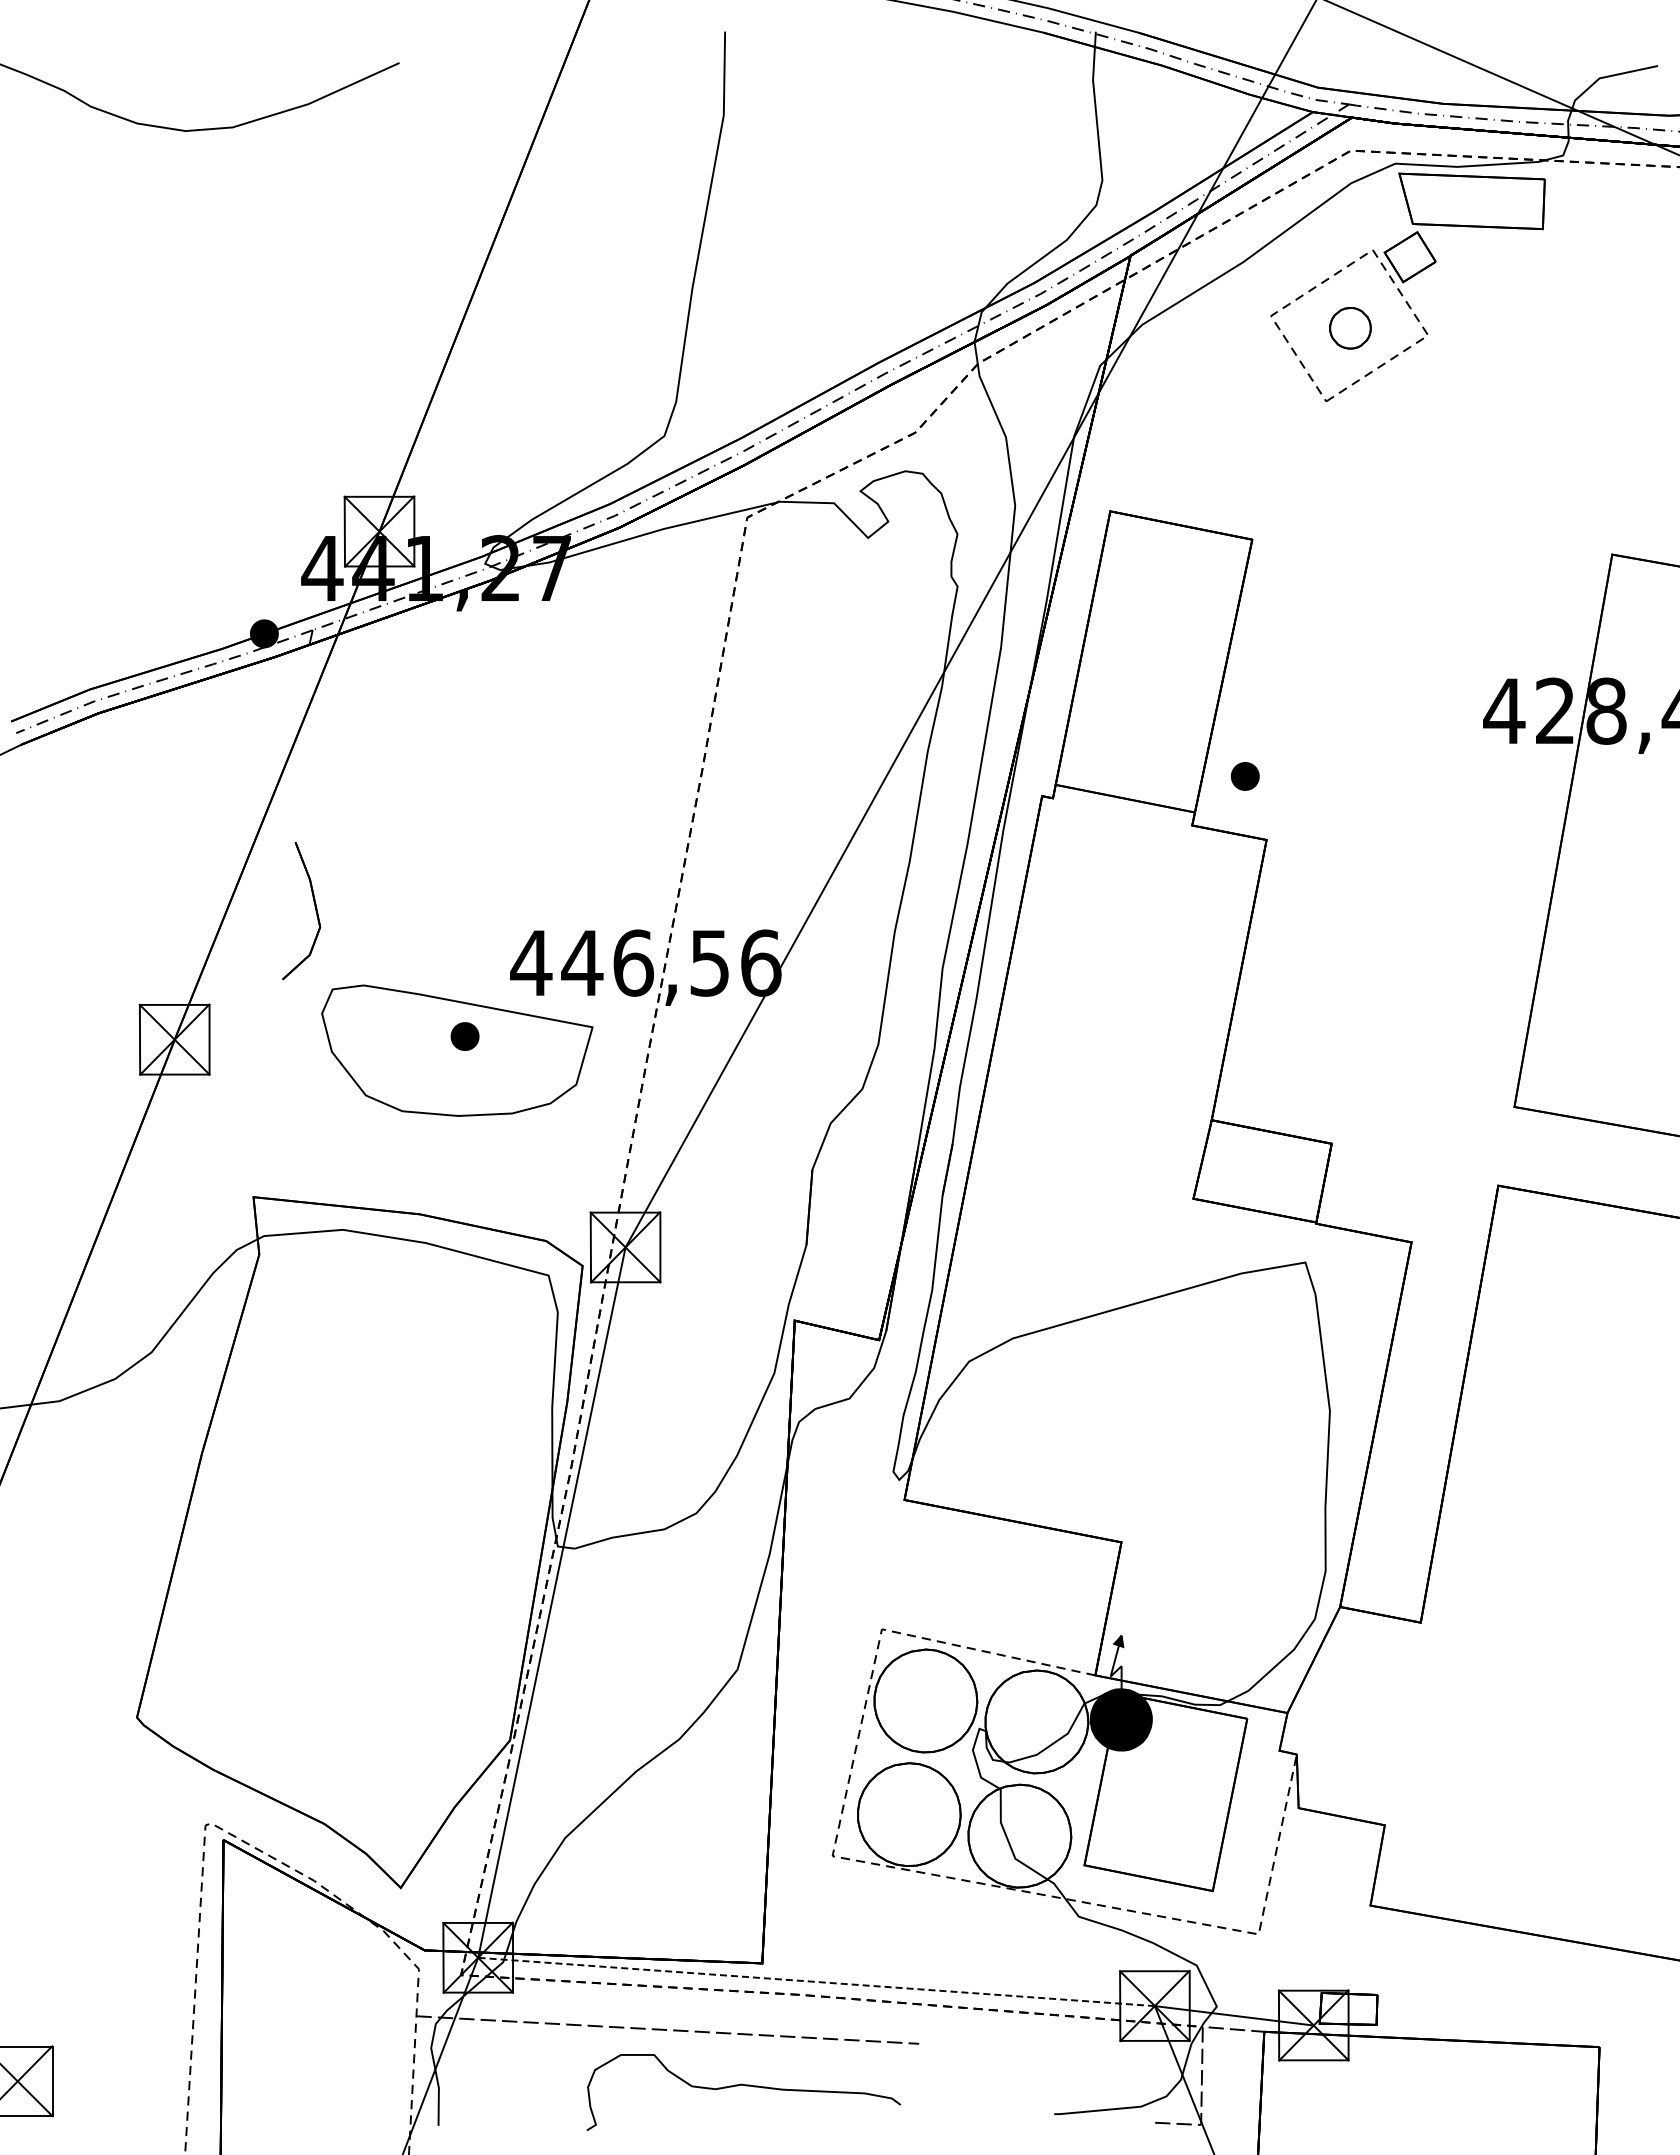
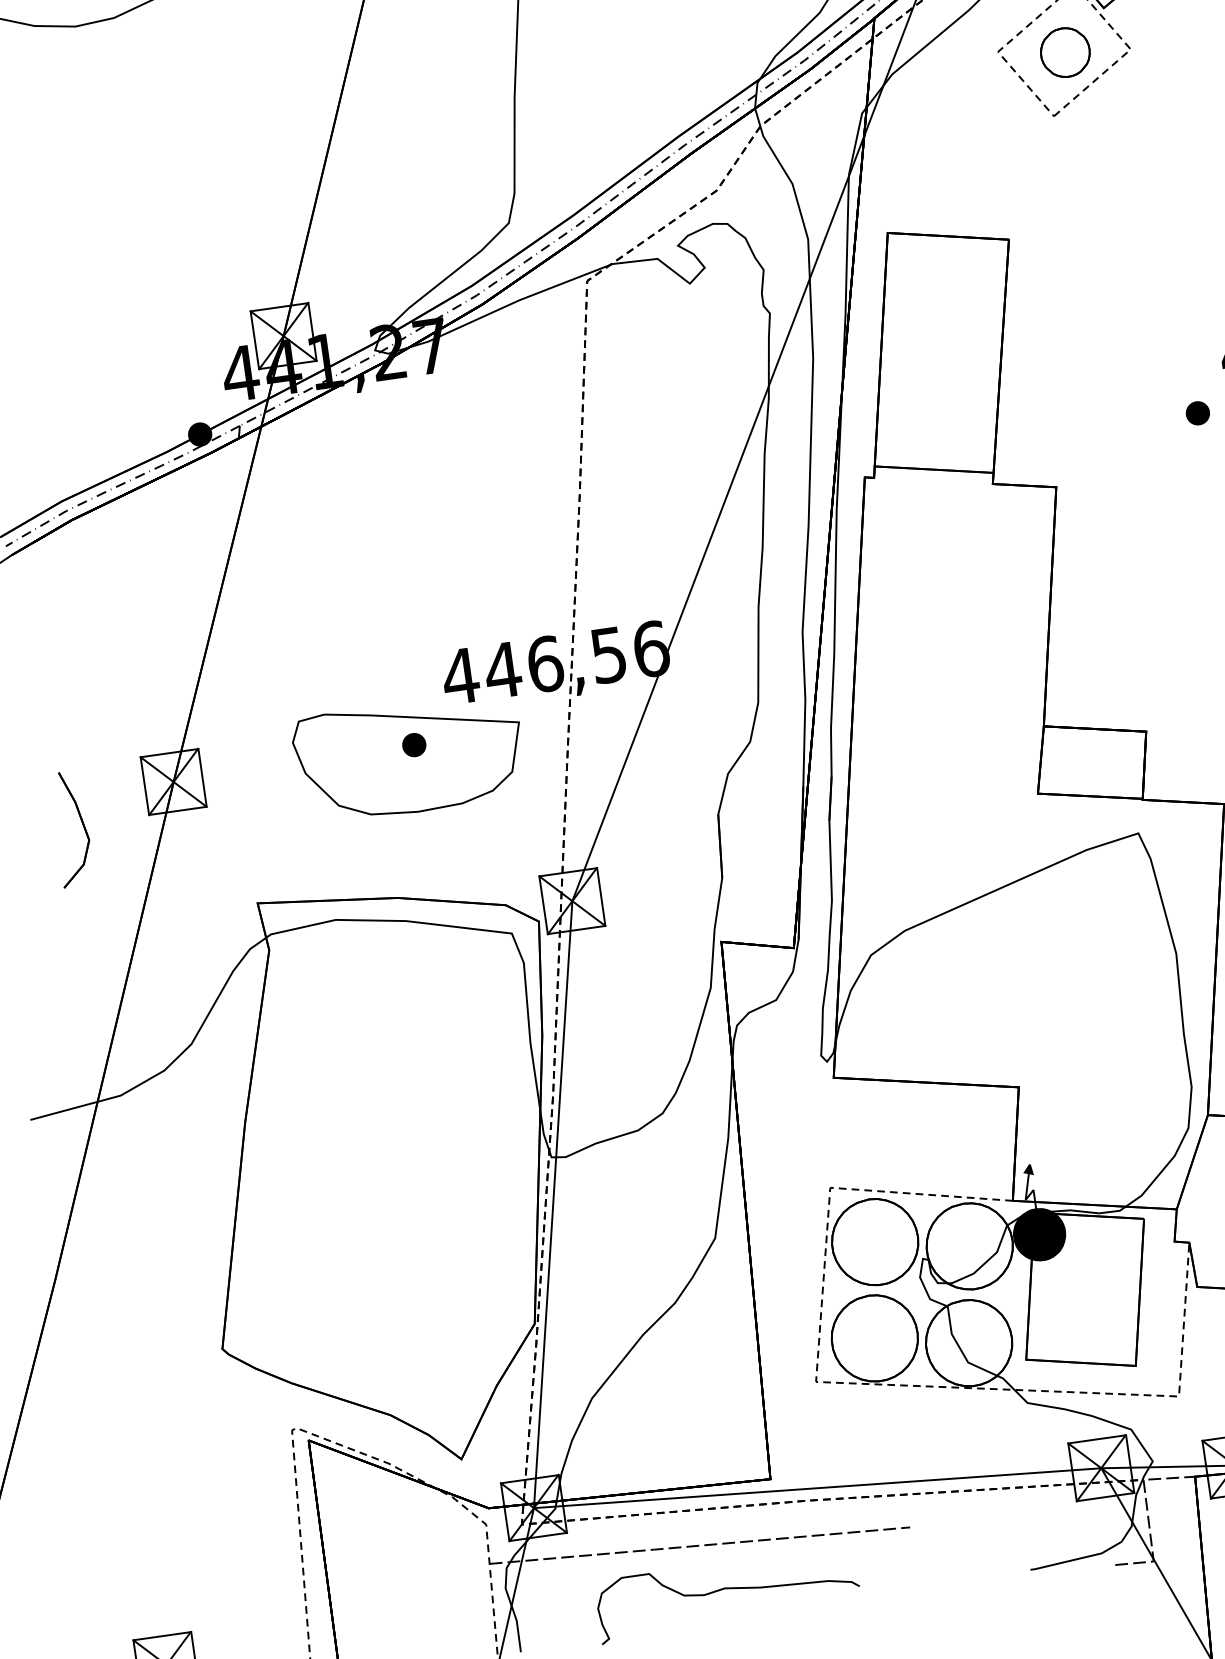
part: (1350, 328) -> (1065, 52), size x1.43
part: (1245, 776) -> (1198, 413), moved
part: (314, 906) -> (82, 823), moved
line: (816, 1981) -> (817, 1487), dashed -> solid
curve: (745, 2086) -> (728, 1589), moved

